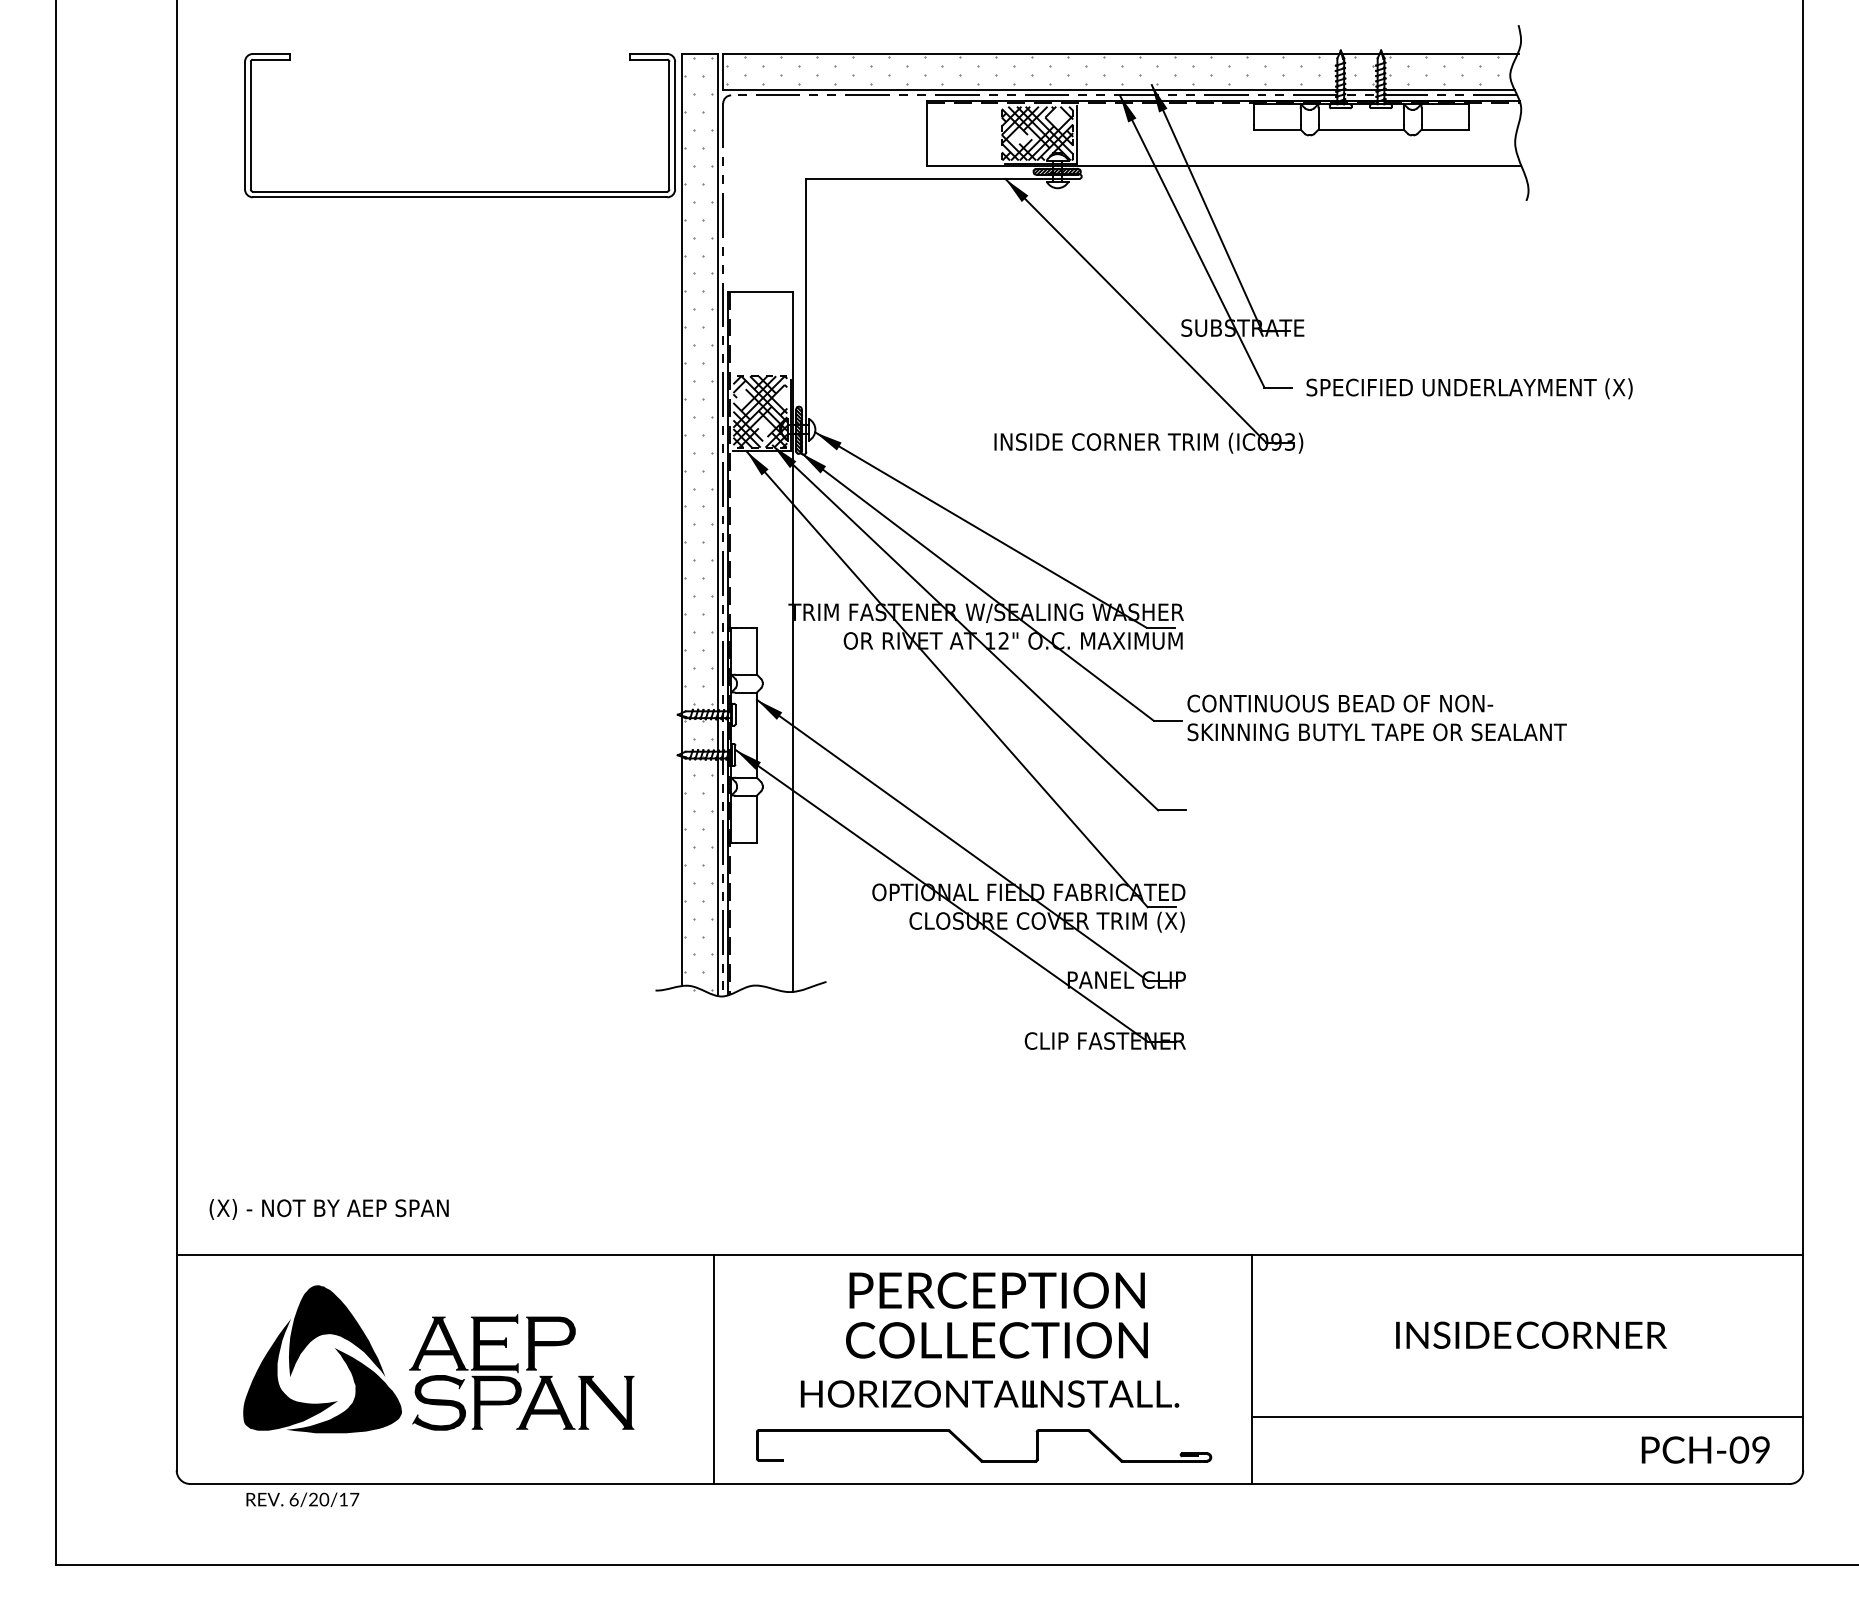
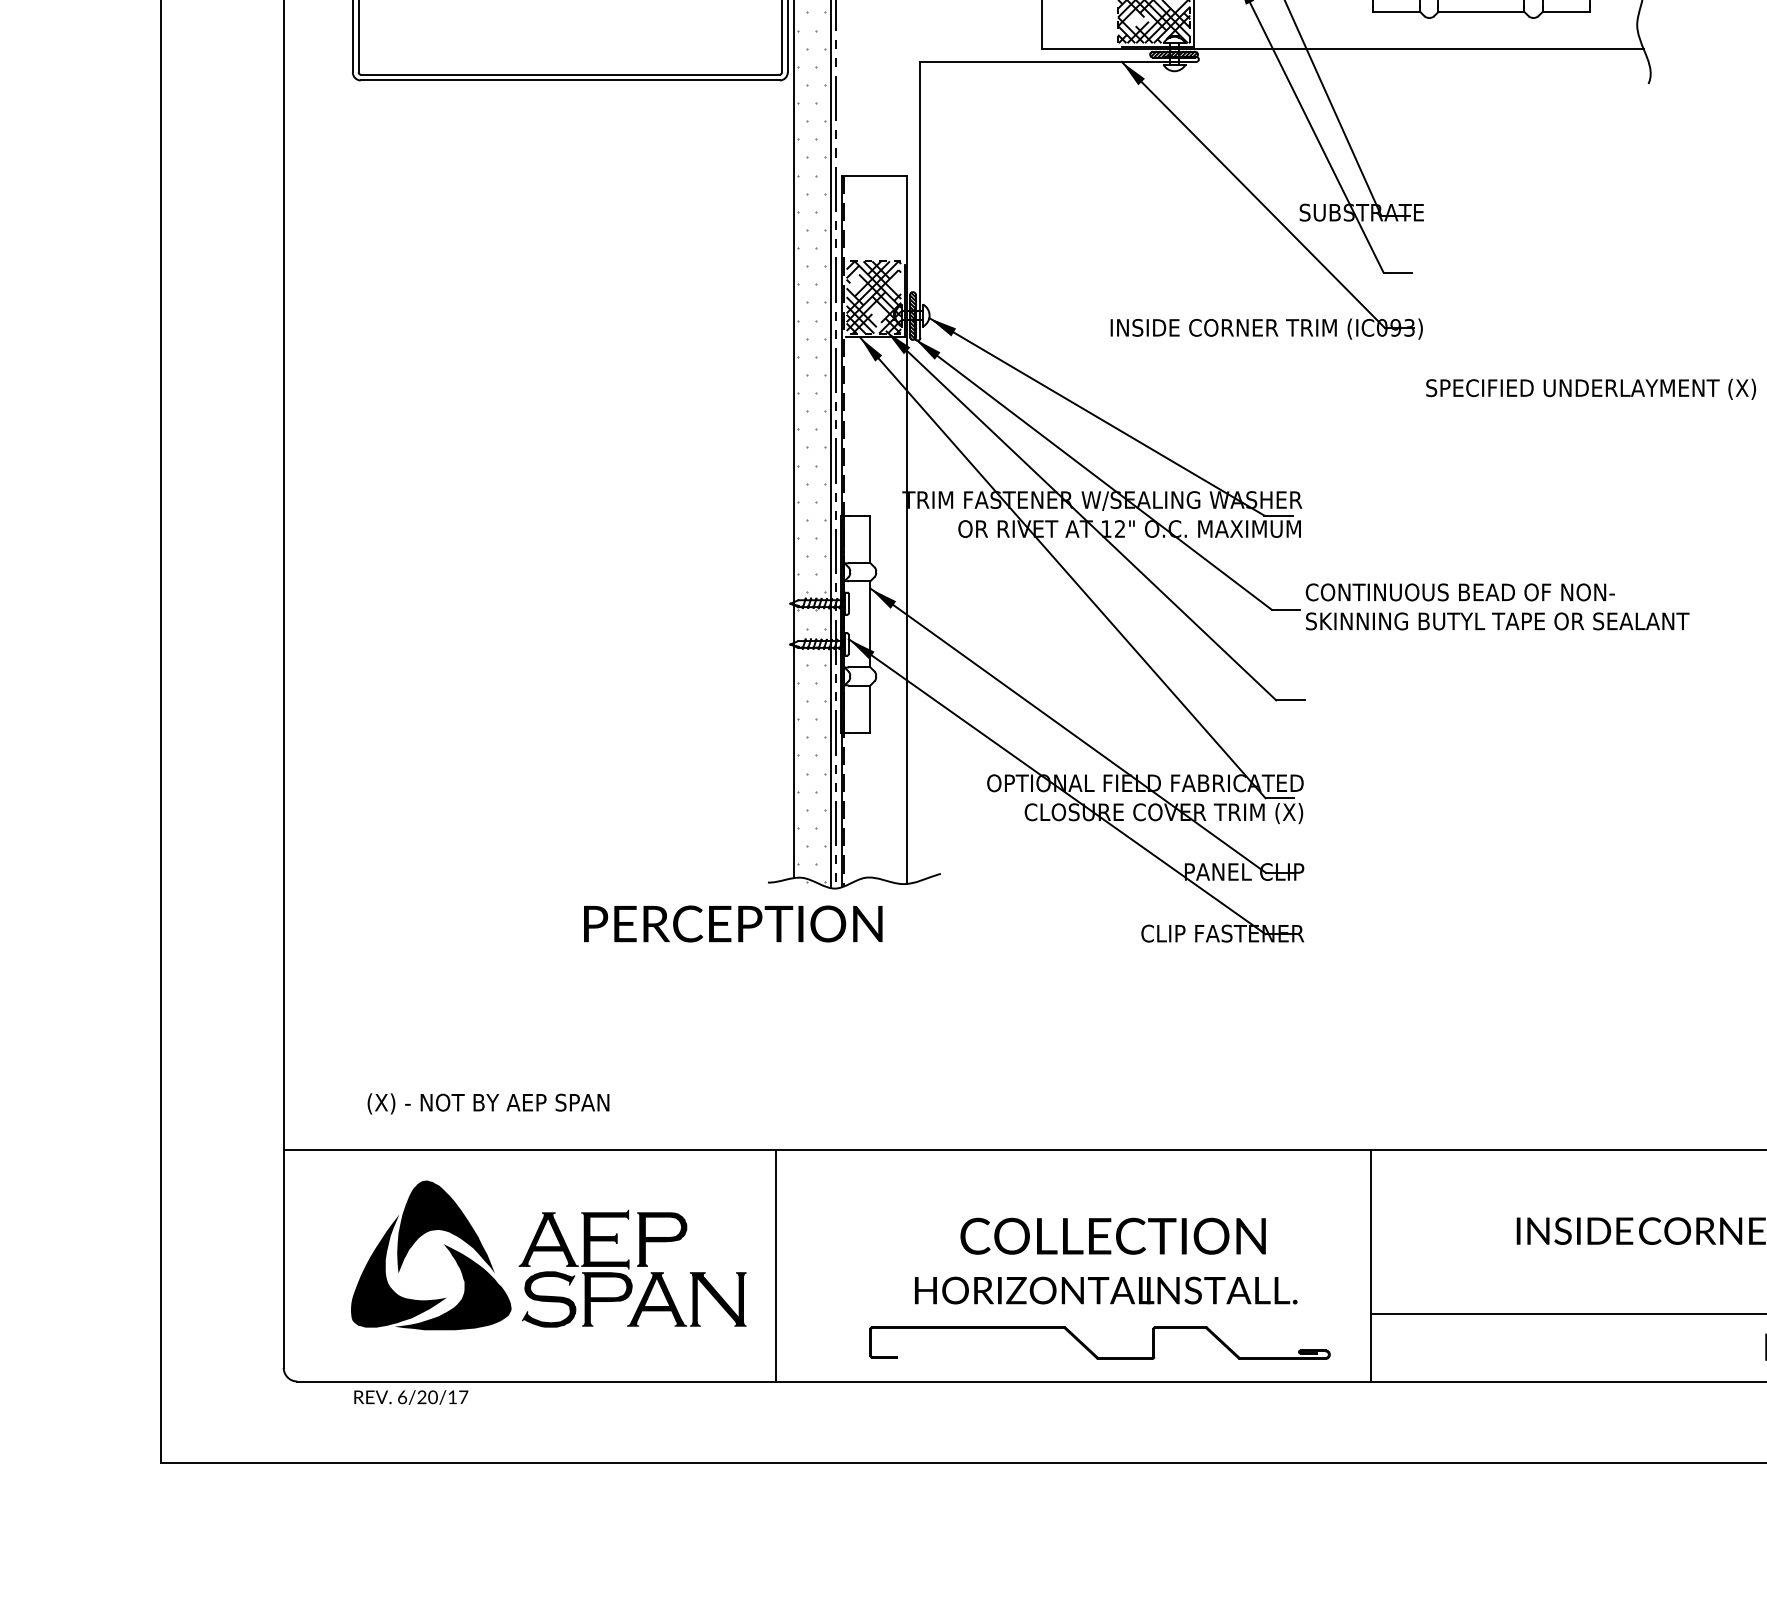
text: (1469, 388) -> (1591, 389), moved
text: (328, 1209) -> (487, 1103), moved
text: (996, 1290) -> (732, 923), moved
line: (714, 1369) -> (775, 1265), moved

